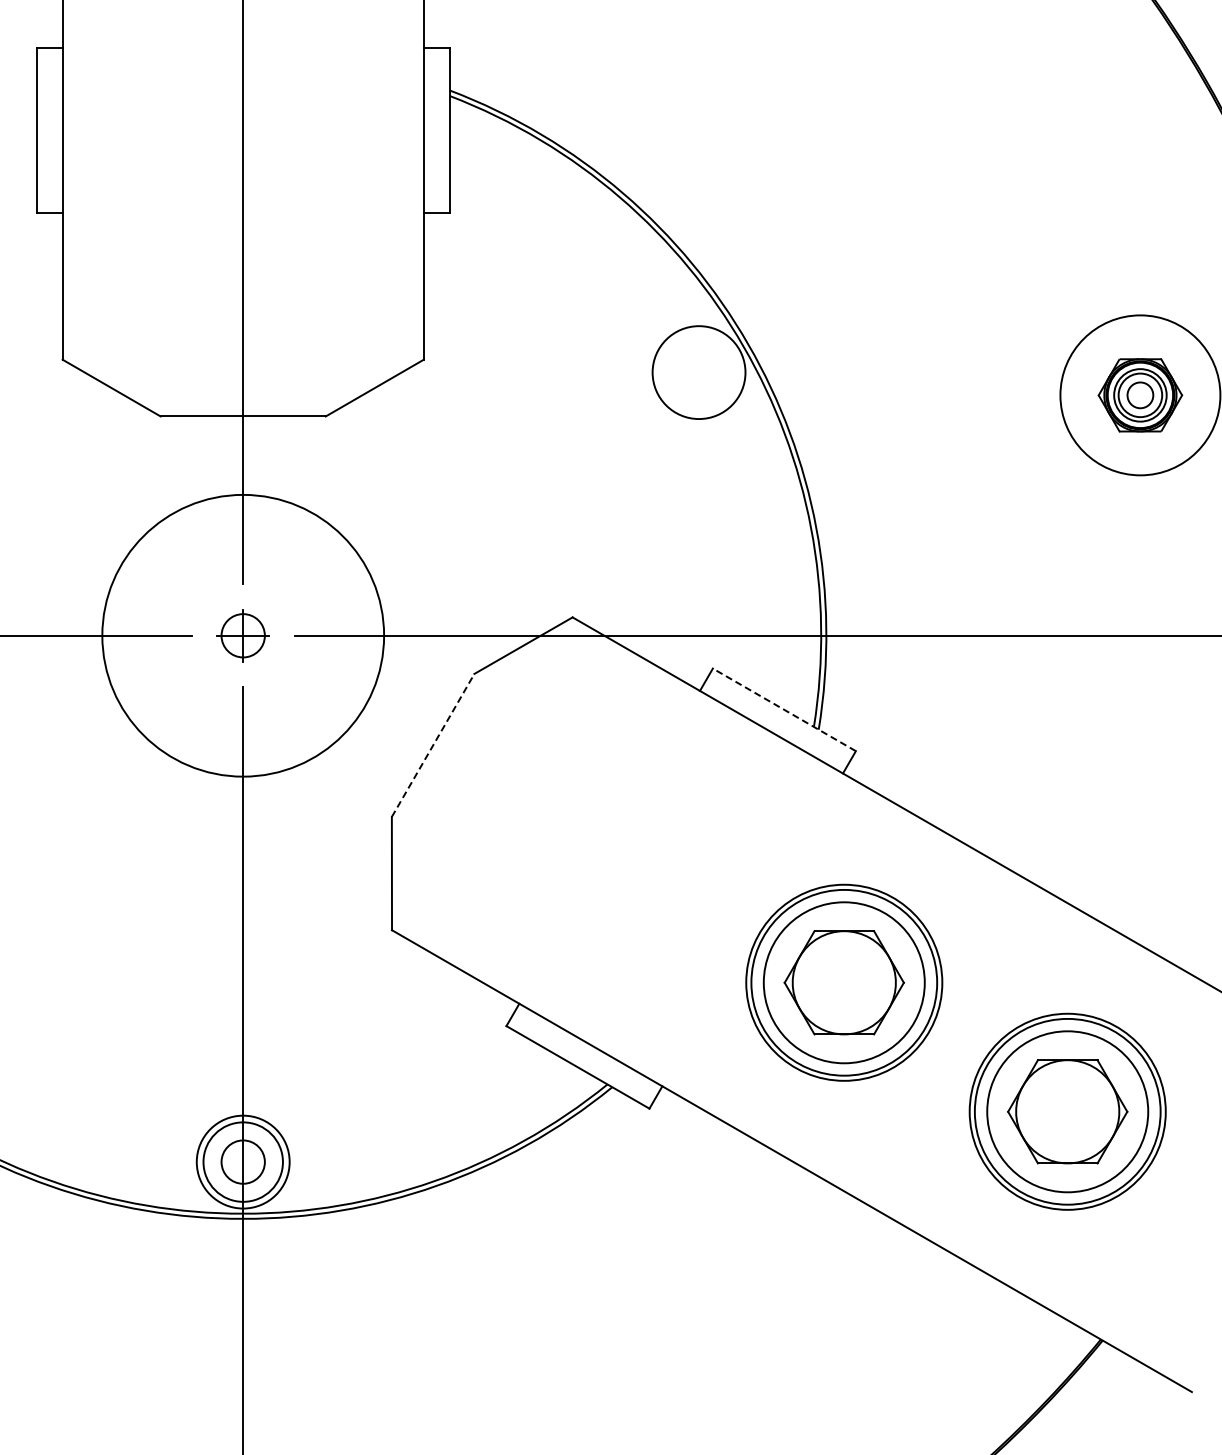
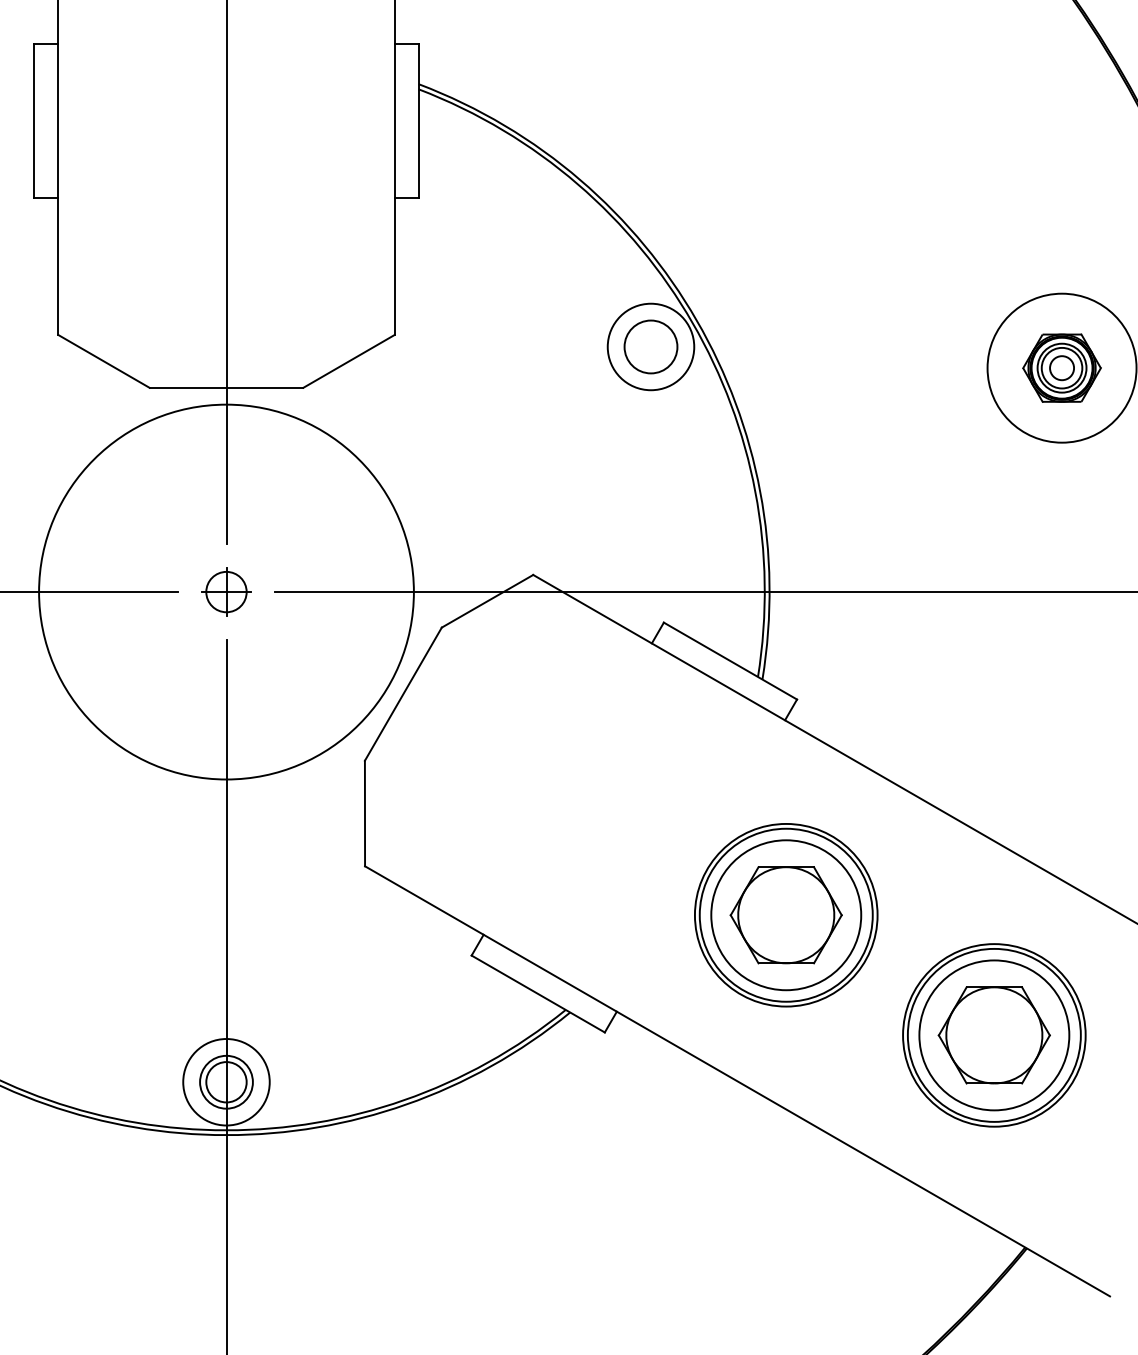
circle: (698, 372) -> (650, 346), added
circle: (242, 635) -> (225, 591), size x1.43
line: (784, 709) -> (730, 660), dashed -> solid
line: (433, 745) -> (403, 694), dashed -> solid
circle: (242, 1161) -> (225, 1081), size x0.71

